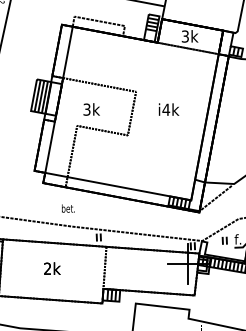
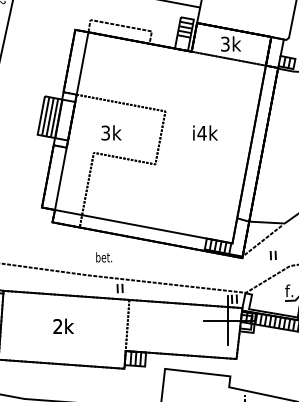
text: (68, 208) -> (104, 257), moved
part: (224, 240) -> (272, 255), moved

